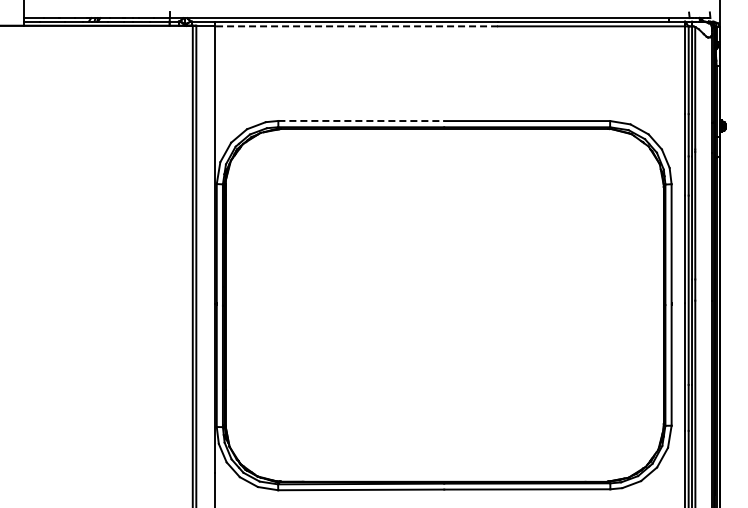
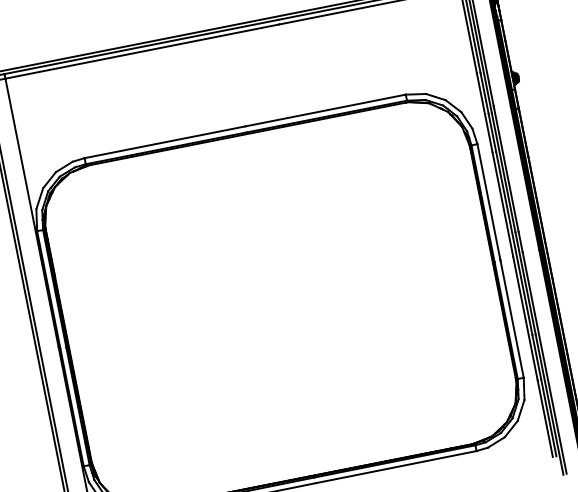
line: (356, 26) -> (142, 51), dashed -> solid
line: (361, 121) -> (165, 142), dashed -> solid

